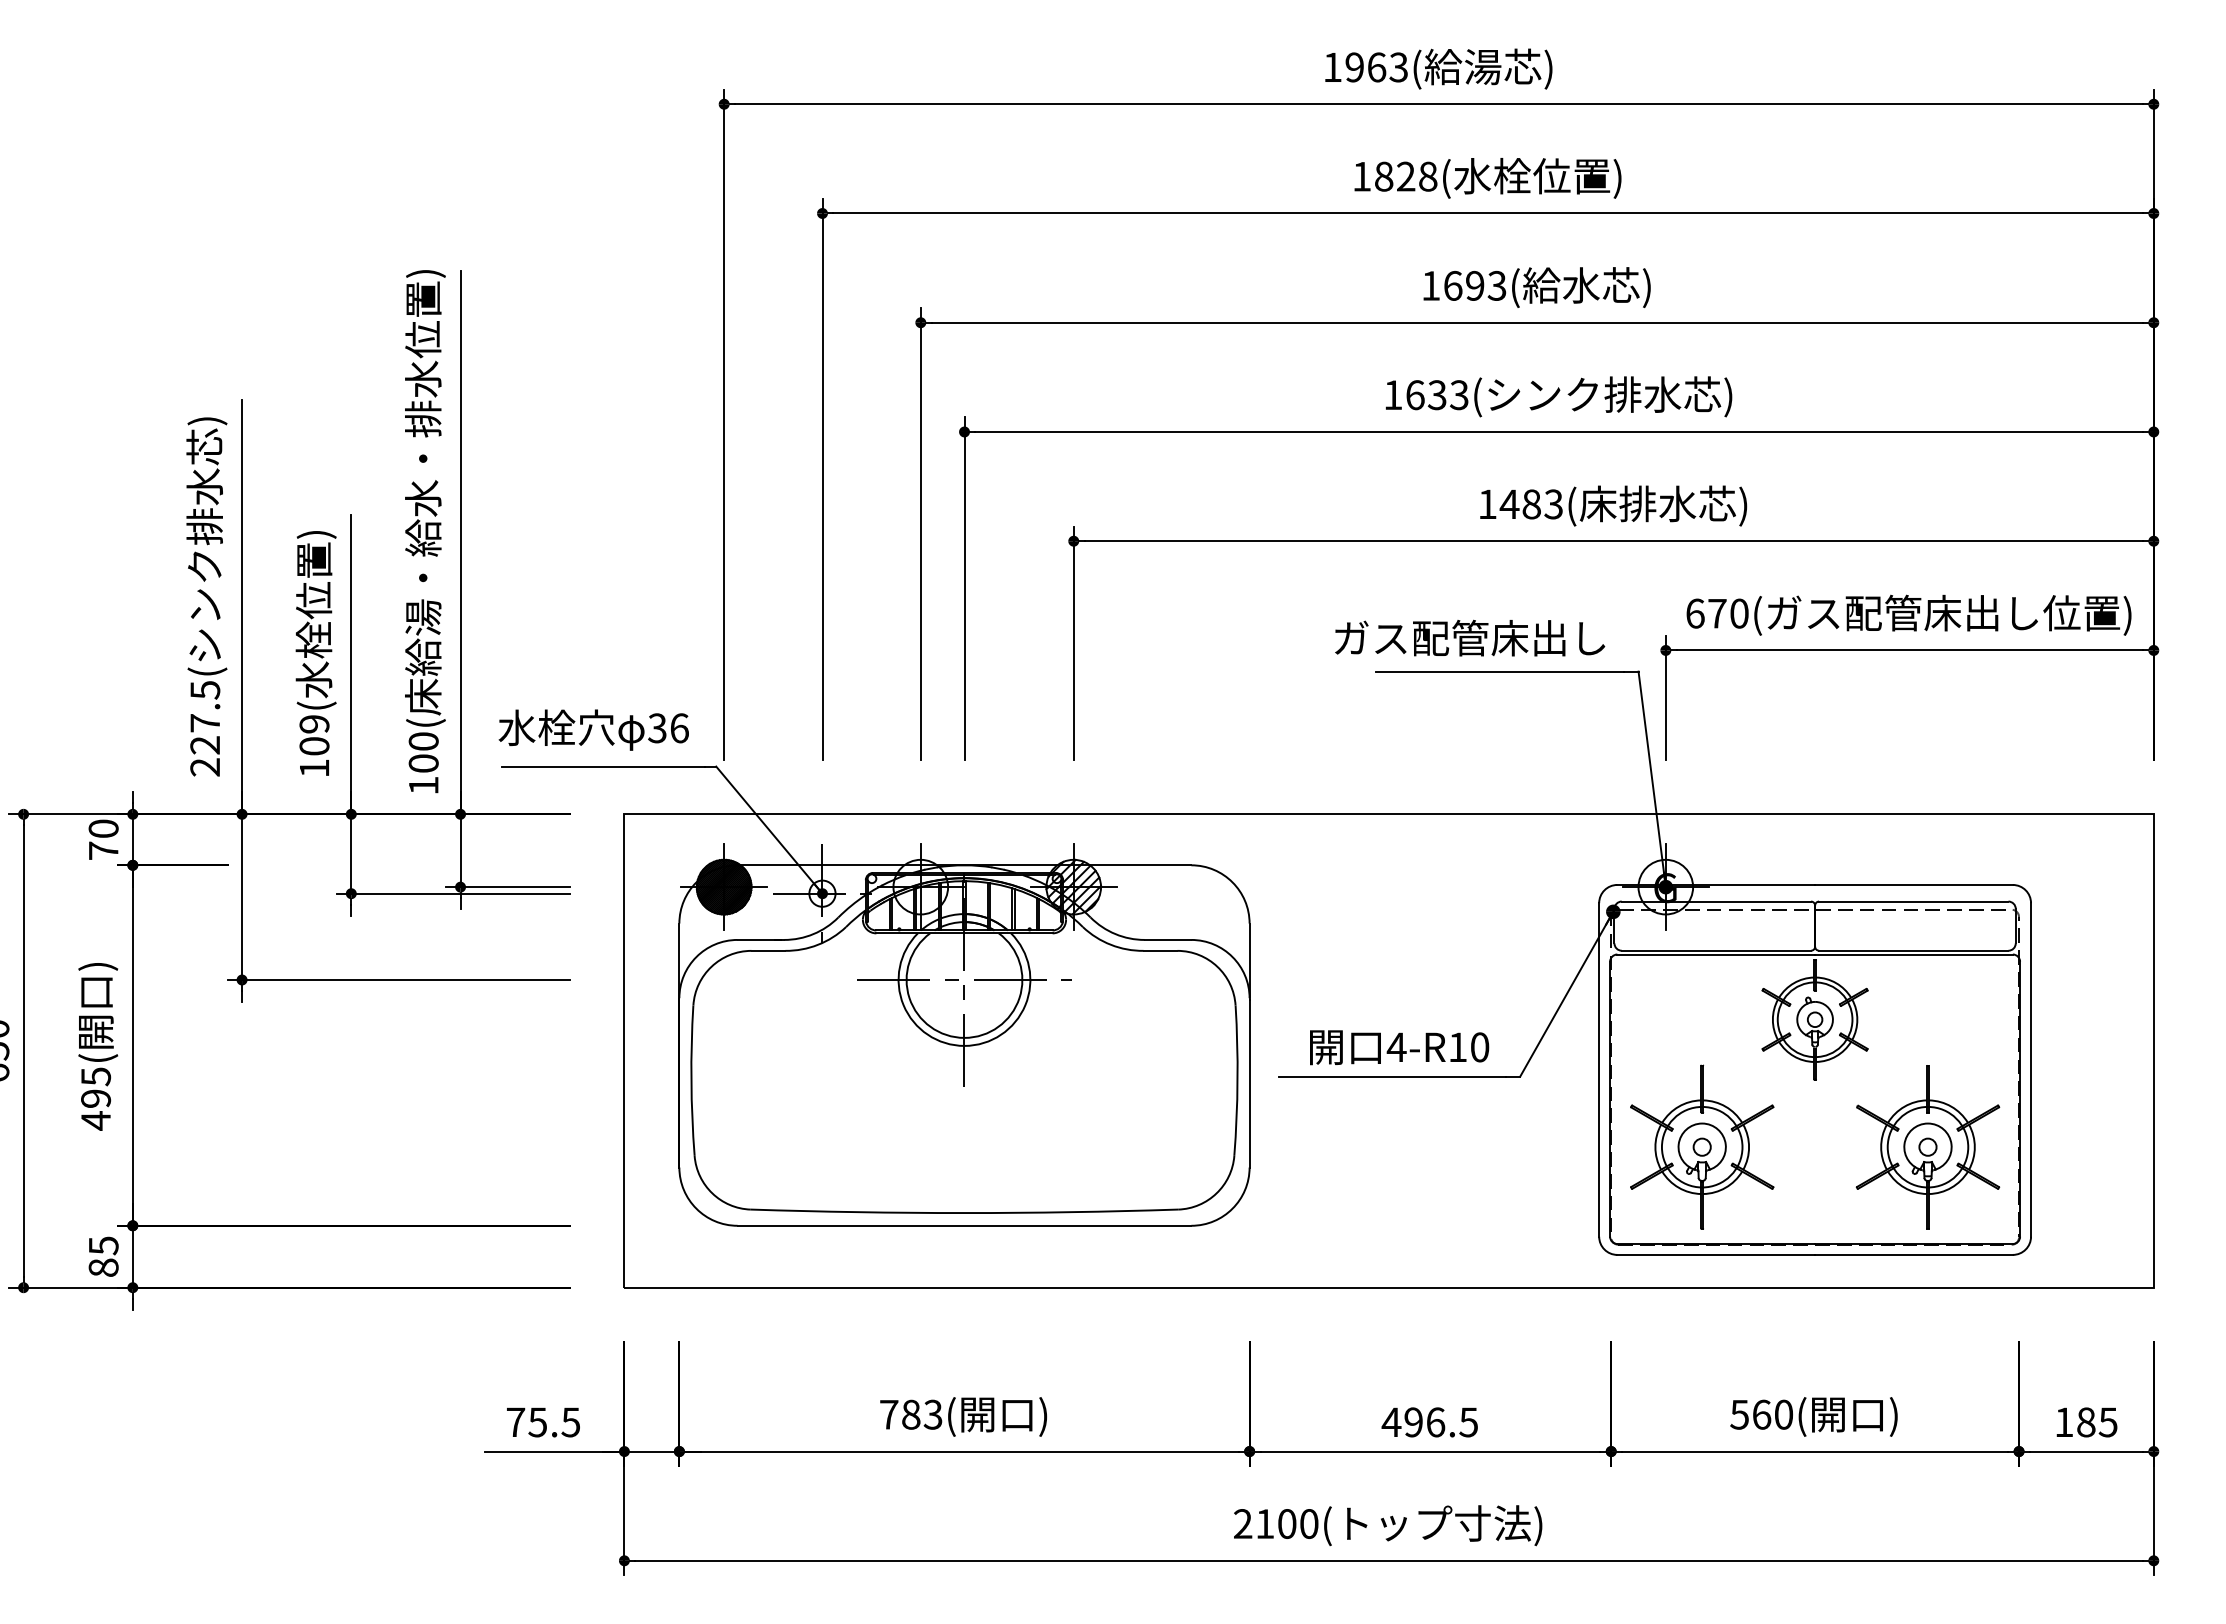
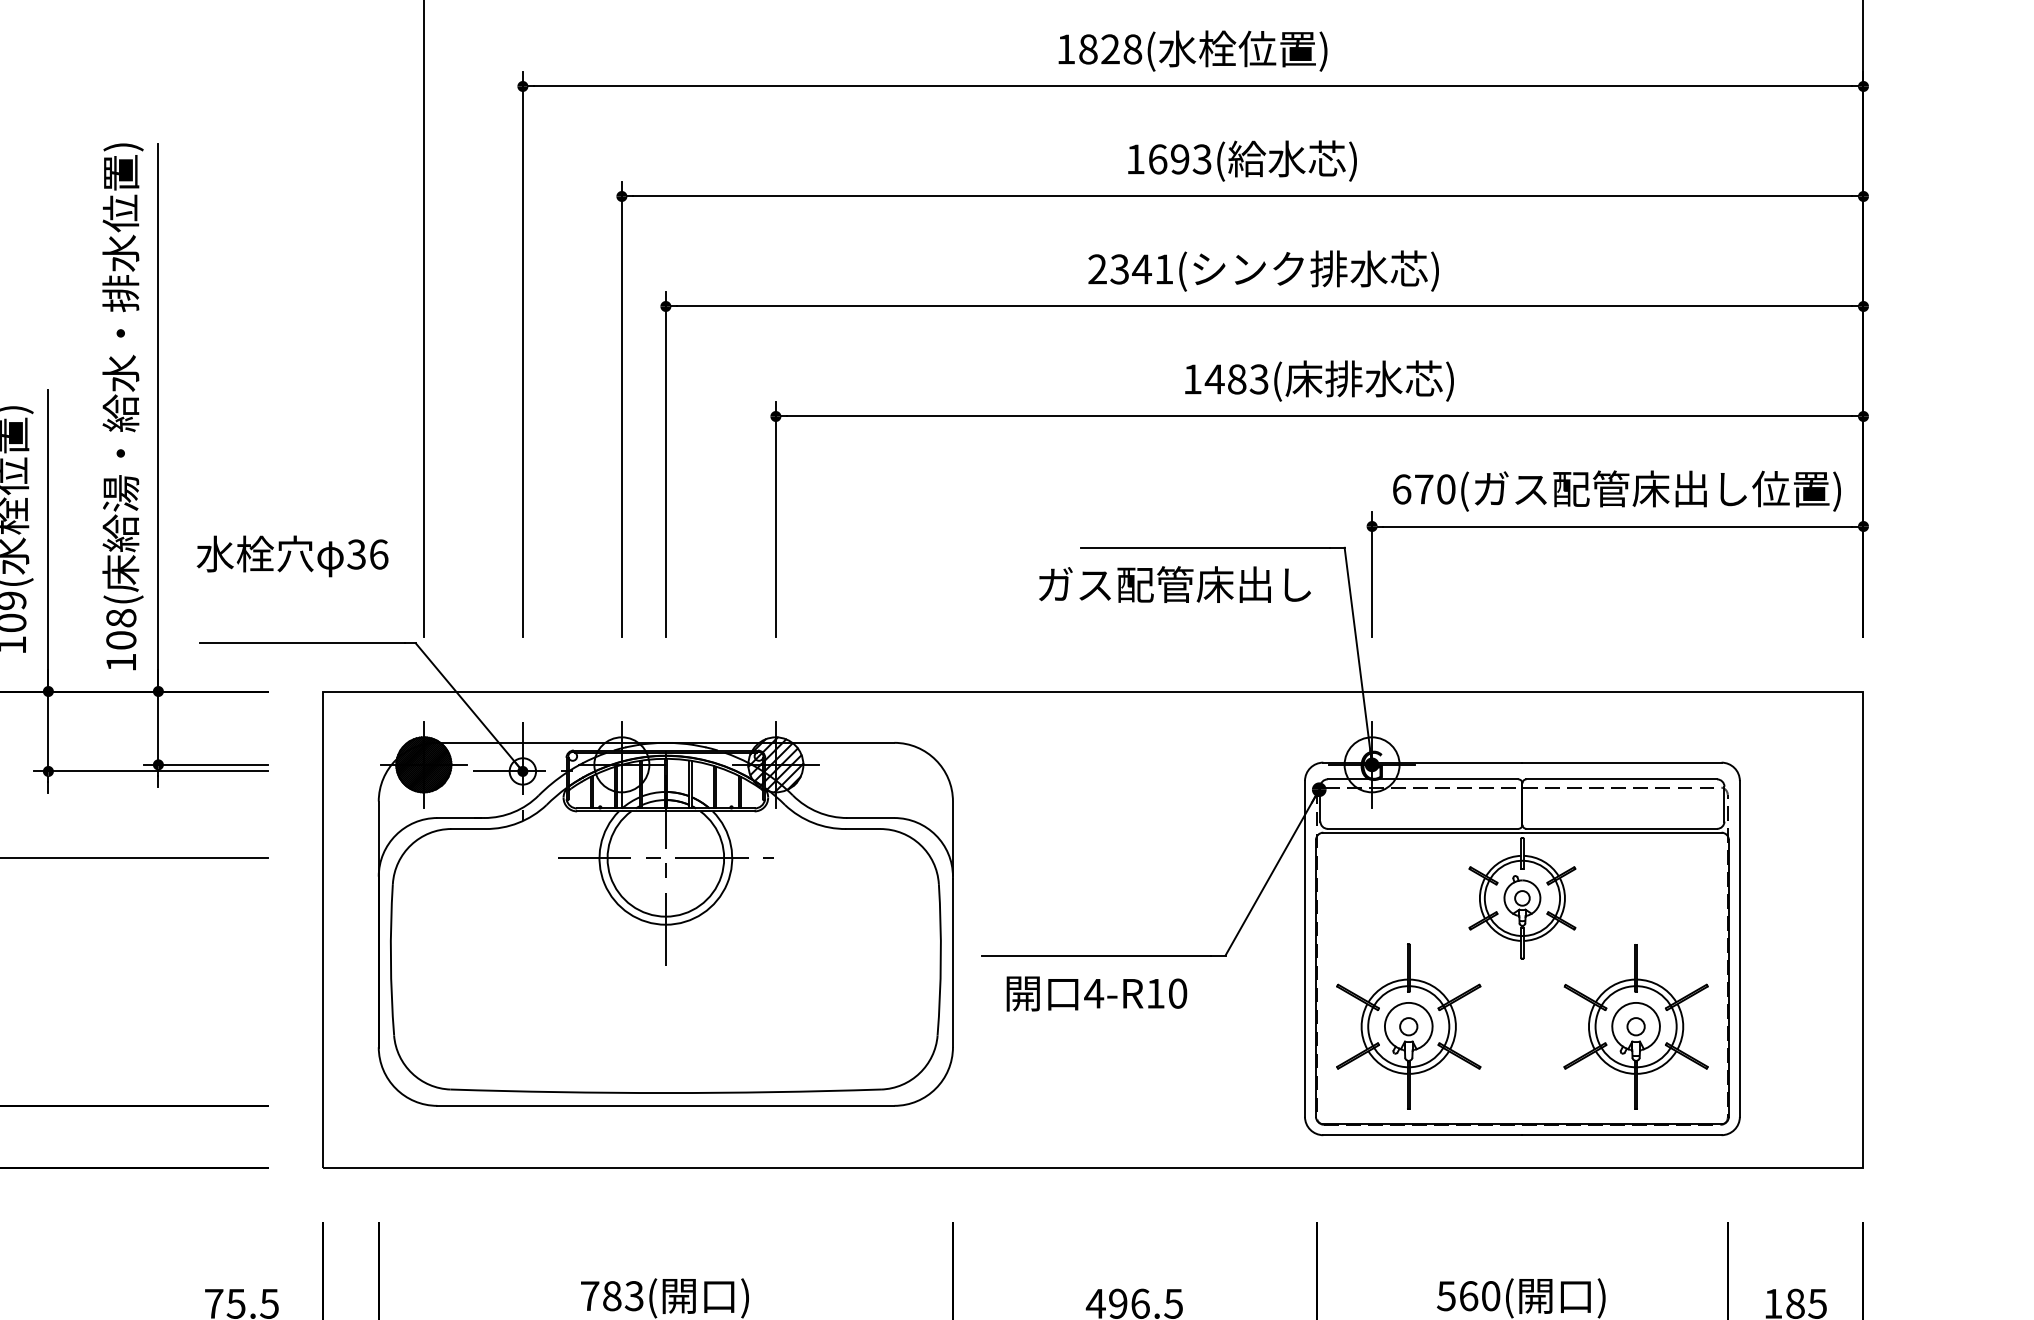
text: (1426, 395) -> (1131, 269), 1633 -> 2341
text: (1470, 637) -> (1175, 583), moved
text: (593, 729) -> (292, 555), moved
text: (423, 741) -> (121, 618), 100 -> 108
text: (1399, 1047) -> (1096, 993), moved

